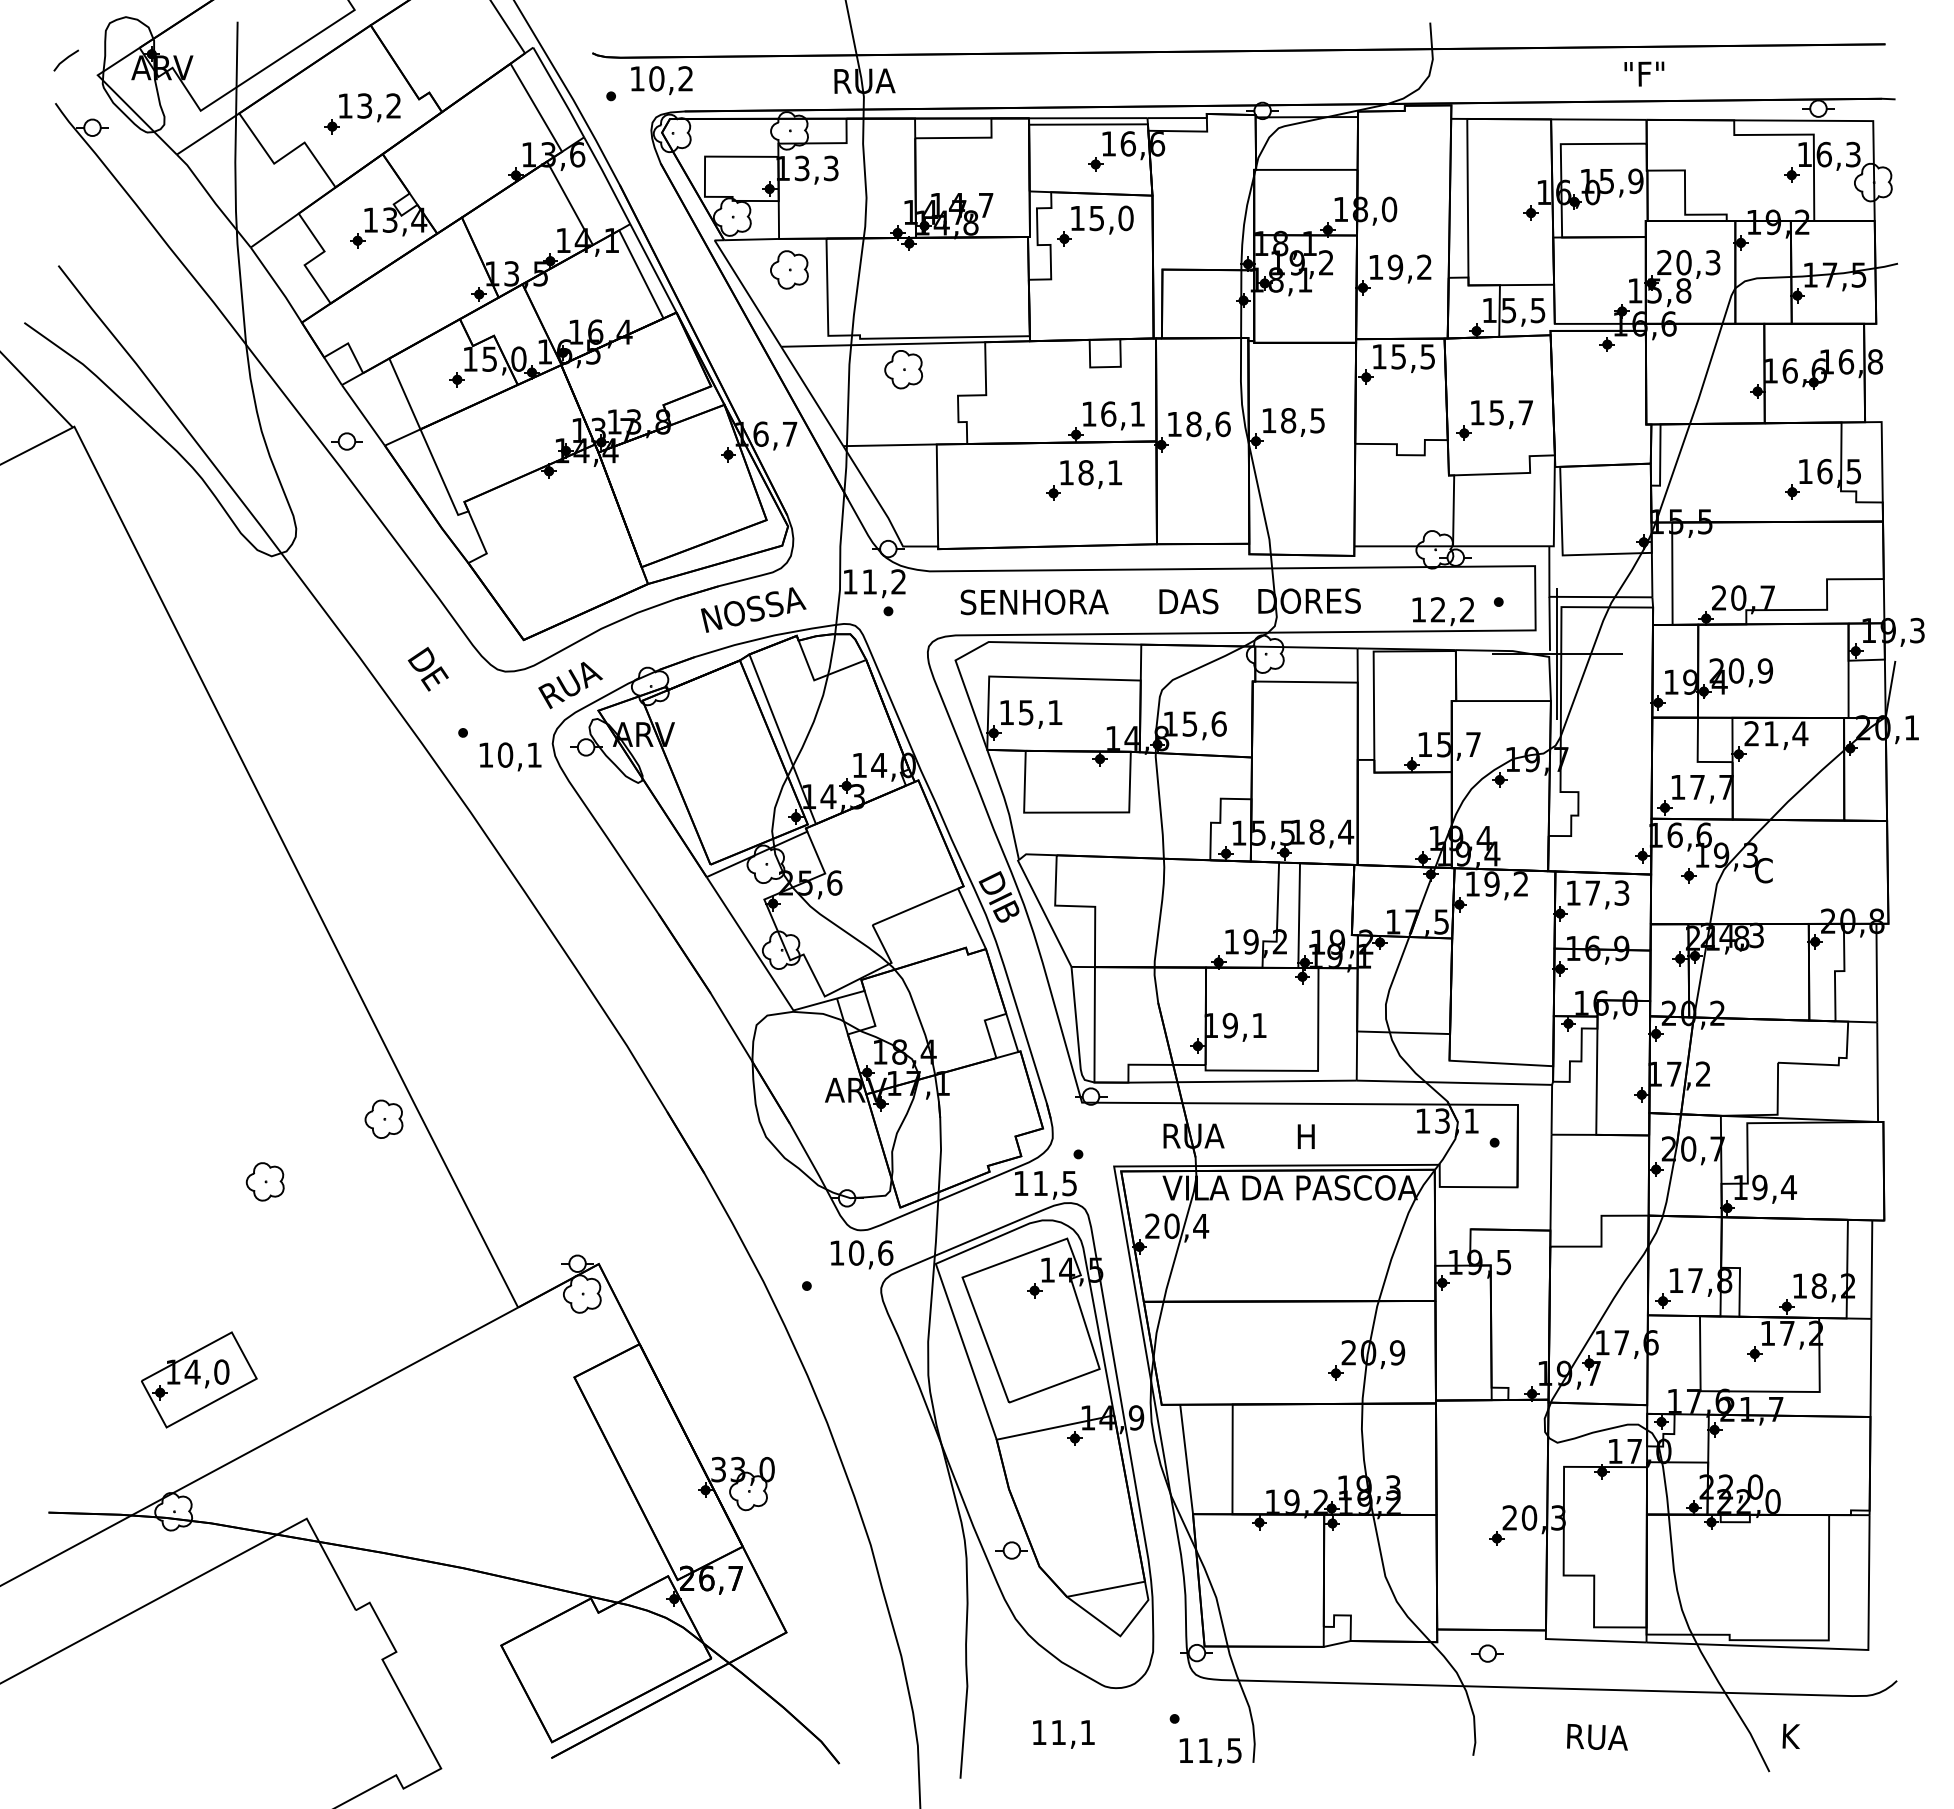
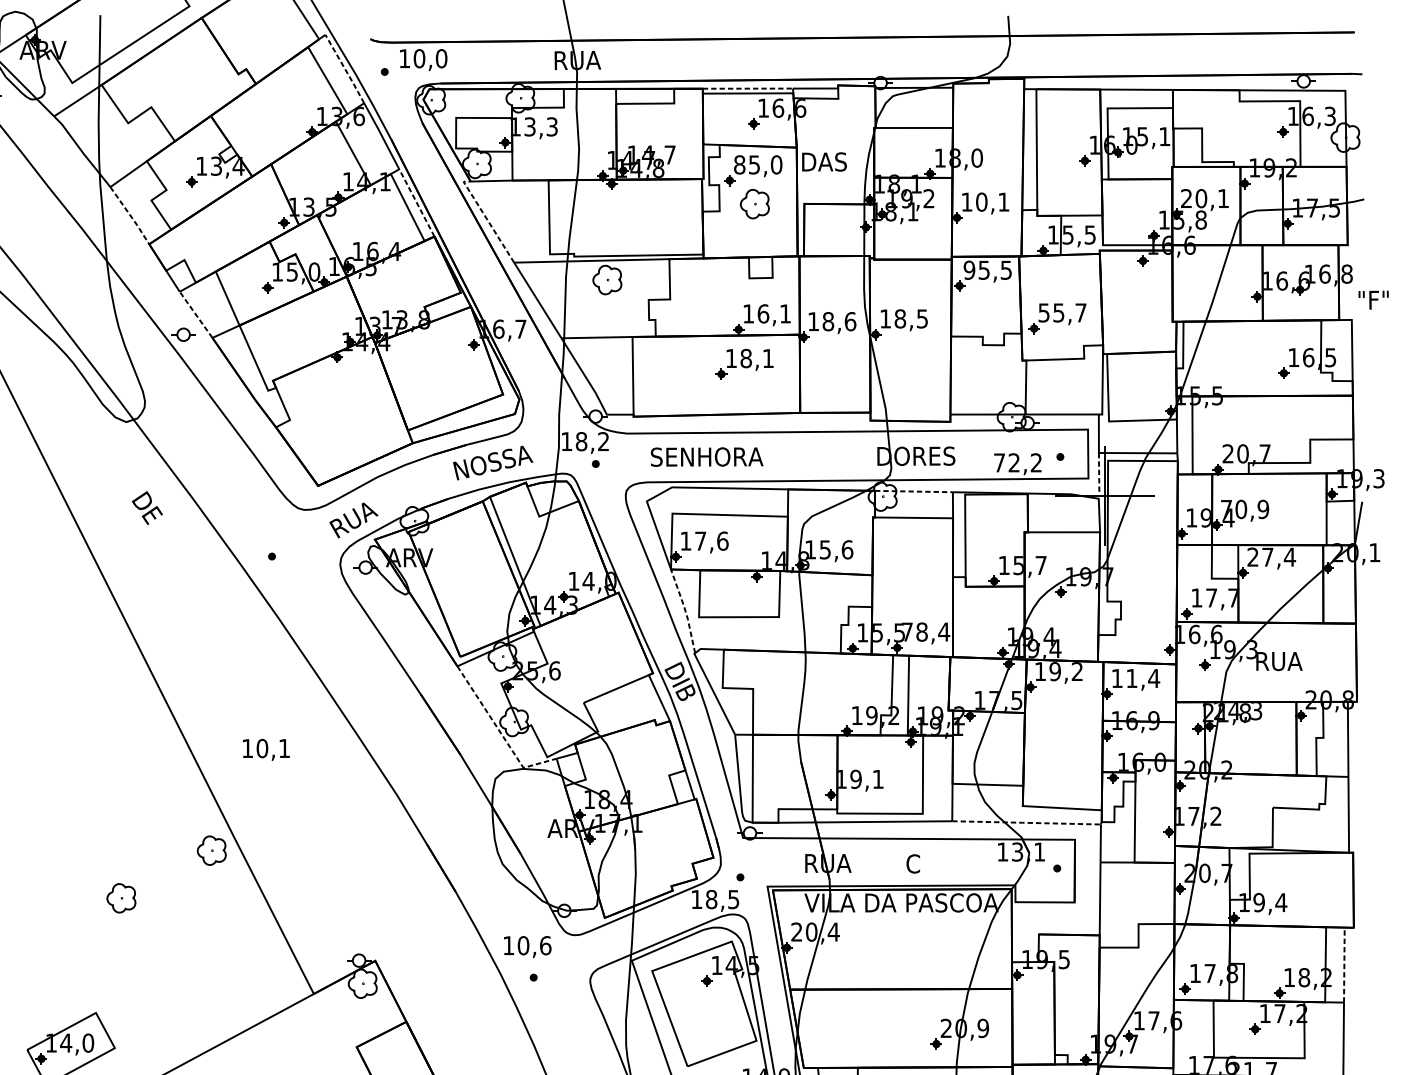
text: (1644, 73) -> (1373, 299), moved
text: (685, 78) -> (441, 58), 10,2 -> 10,0
line: (558, 92) -> (344, 69), solid -> dashed
part: (362, 113) -> (195, 85), removed
line: (1088, 118) -> (748, 88), solid -> dashed
text: (1635, 181) -> (1164, 136), 15,9 -> 15,1
text: (1077, 218) -> (739, 164), 15,0 -> 85,0
text: (1712, 262) -> (1223, 198), 20,3 -> 20,1
text: (1409, 267) -> (992, 202), 19,2 -> 10,1
line: (653, 268) -> (416, 203), solid -> dashed
part: (789, 269) -> (754, 203), moved
line: (277, 285) -> (130, 215), solid -> dashed
line: (744, 288) -> (486, 218), solid -> dashed
text: (1378, 356) -> (968, 270), 15,5 -> 95,5
text: (1477, 412) -> (1044, 312), 15,7 -> 55,7
line: (363, 414) -> (196, 314), solid -> dashed
text: (869, 581) -> (581, 441), 11,2 -> 18,2
text: (1188, 601) -> (824, 161), moved
text: (1418, 609) -> (999, 462), 12,2 -> 72,2
line: (1549, 624) -> (1098, 474), solid -> dashed
line: (1306, 647) -> (914, 491), solid -> dashed
text: (427, 669) -> (146, 508), moved
text: (1716, 670) -> (1226, 509), 20,9 -> 70,9
text: (1041, 712) -> (712, 541), 15,1 -> 17,6
text: (1771, 733) -> (1267, 557), 21,4 -> 27,4
text: (510, 756) -> (266, 749), moved
line: (1006, 803) -> (685, 610), solid -> dashed
text: (1297, 831) -> (907, 631), 18,4 -> 78,4
text: (1785, 870) -> (1278, 661), C -> RUA
text: (1607, 892) -> (1143, 678), 17,3 -> 11,4
line: (763, 963) -> (500, 732), solid -> dashed
line: (1453, 1082) -> (1025, 822), solid -> dashed
text: (1305, 1136) -> (913, 863), H -> C
text: (1040, 1183) -> (711, 899), 11,5 -> 18,5
text: (861, 1254) -> (527, 946), moved
line: (1871, 1269) -> (1344, 965), solid -> dashed

